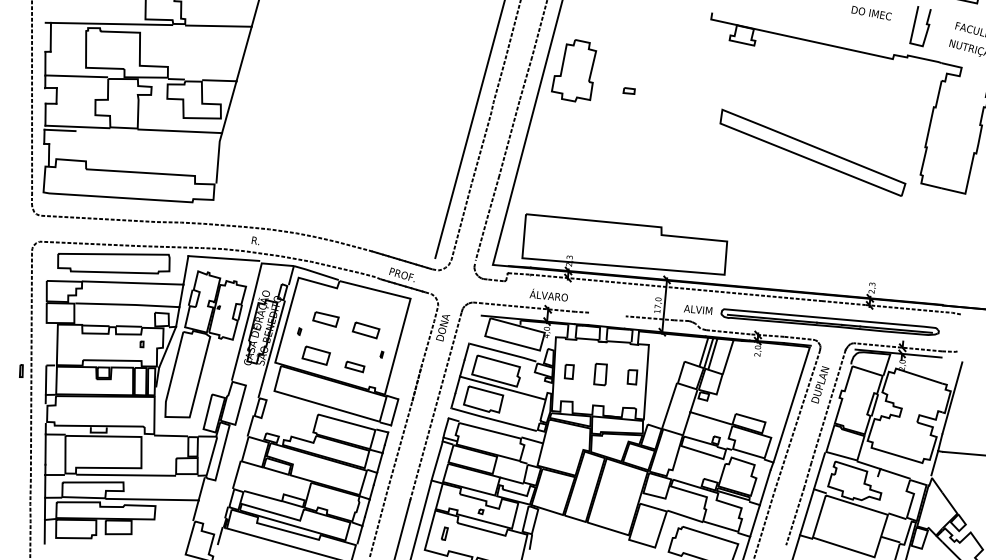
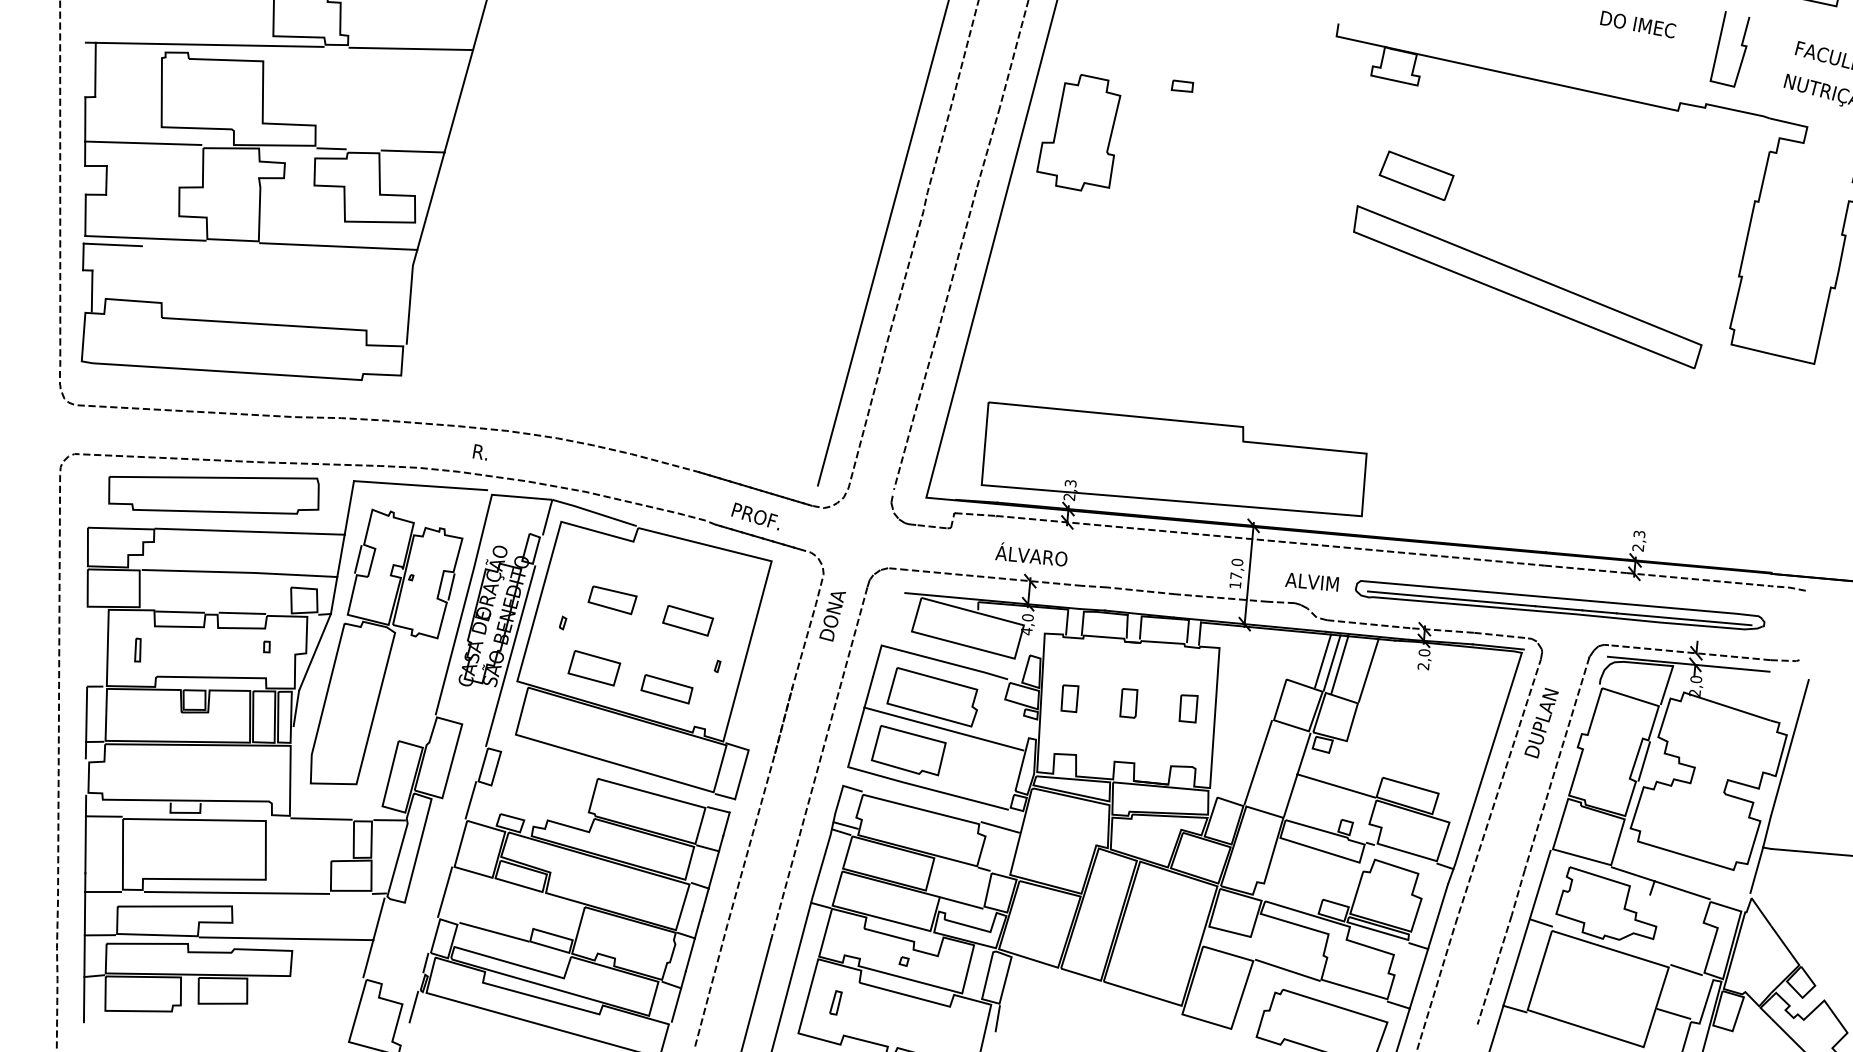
part: (628, 90) -> (1181, 85), moved
part: (753, 93) -> (1416, 175), added
line: (607, 314) -> (1141, 590), added
part: (354, 366) -> (666, 688), size x1.43
part: (21, 370) -> (138, 649), moved
part: (600, 373) -> (1128, 701), size x0.71

